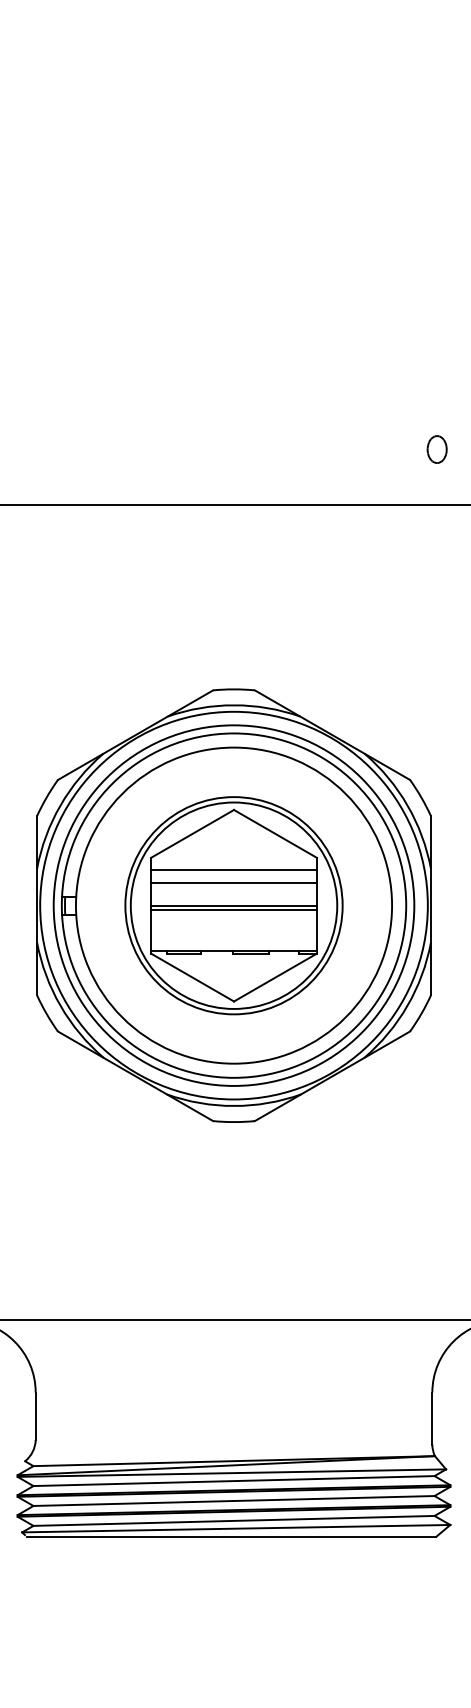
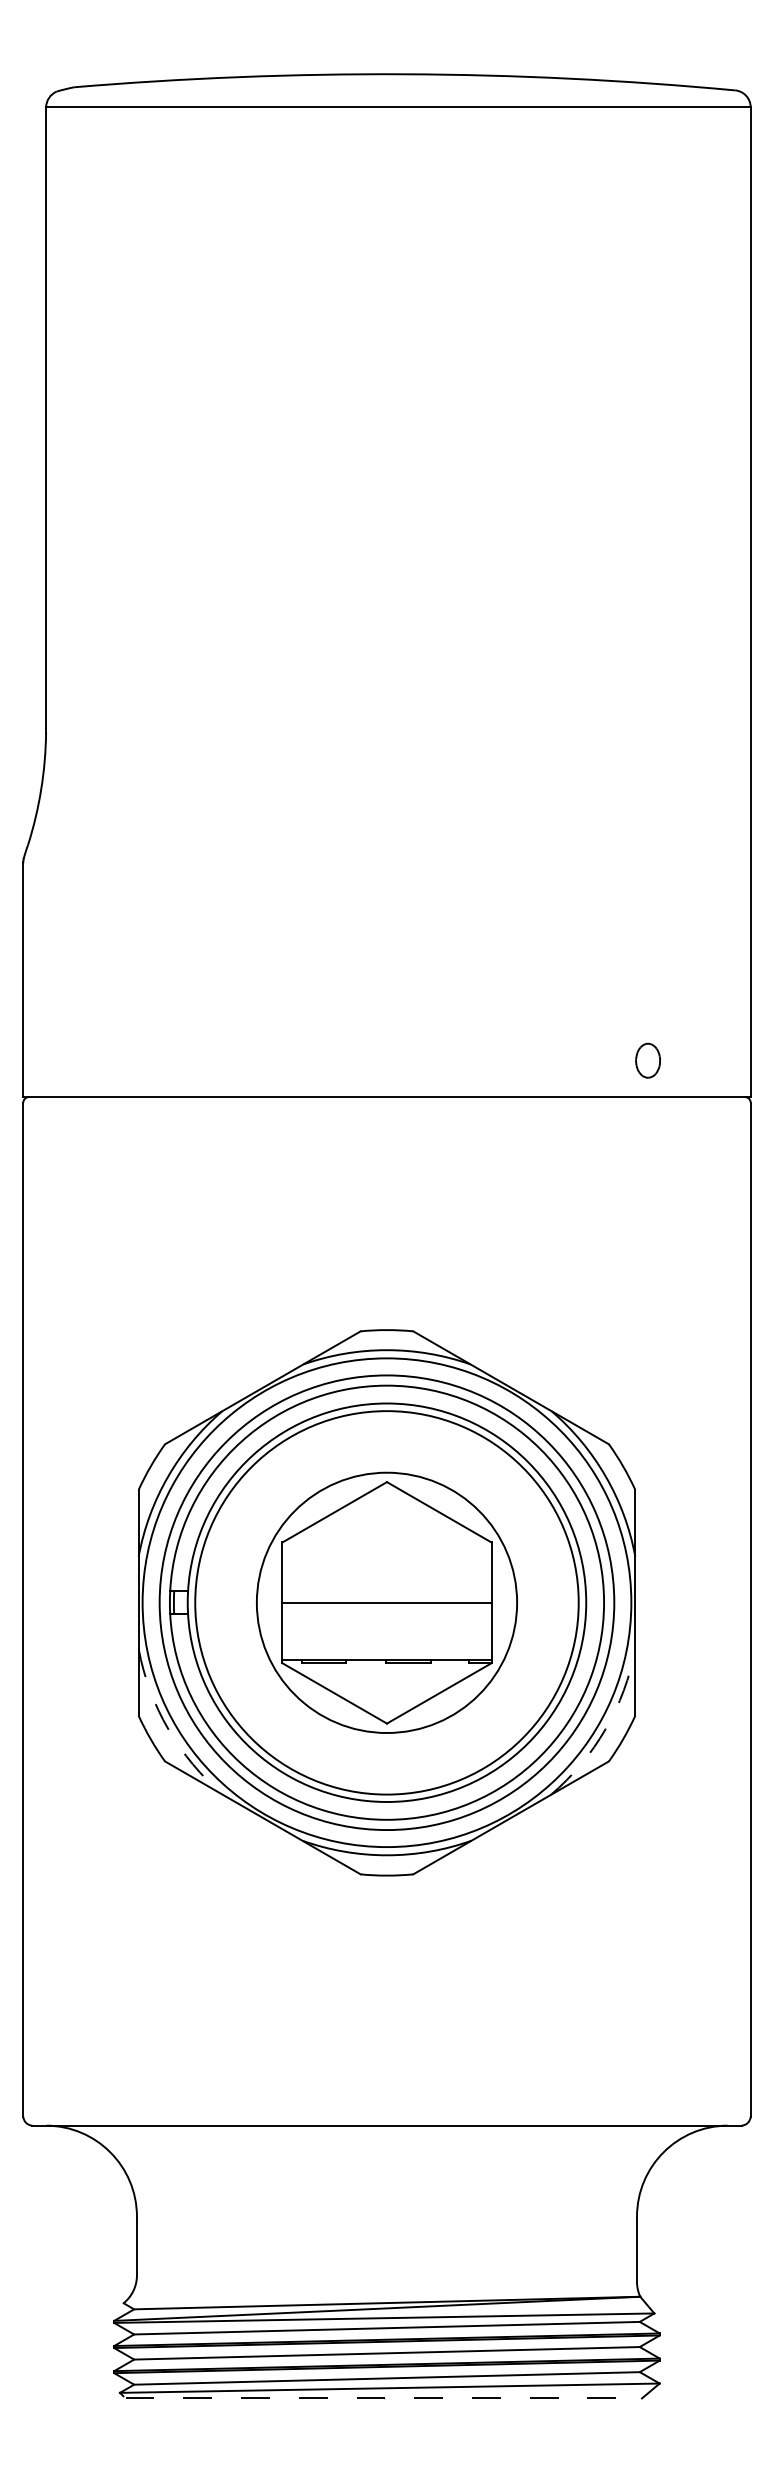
part: (436, 449) -> (647, 1060), moved
line: (233, 869) -> (386, 1557), removed
line: (233, 883) -> (386, 1574), removed
circle: (233, 905) -> (386, 1602), size x1.4
line: (233, 909) -> (386, 1607), removed
arc: (60, 1006) -> (168, 1729), solid -> dashed
arc: (407, 1006) -> (605, 1729), solid -> dashed
line: (232, 1536) -> (384, 2398), solid -> dashed

